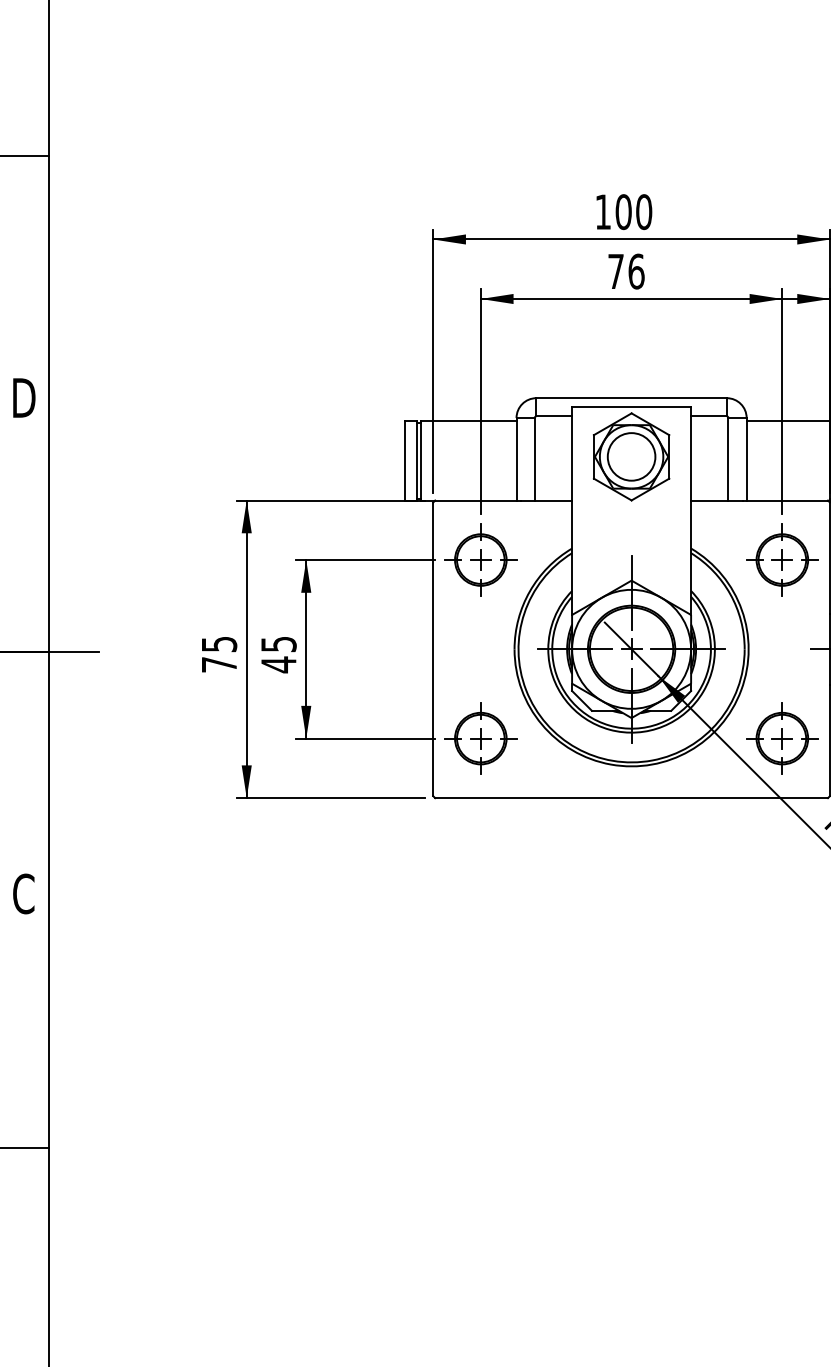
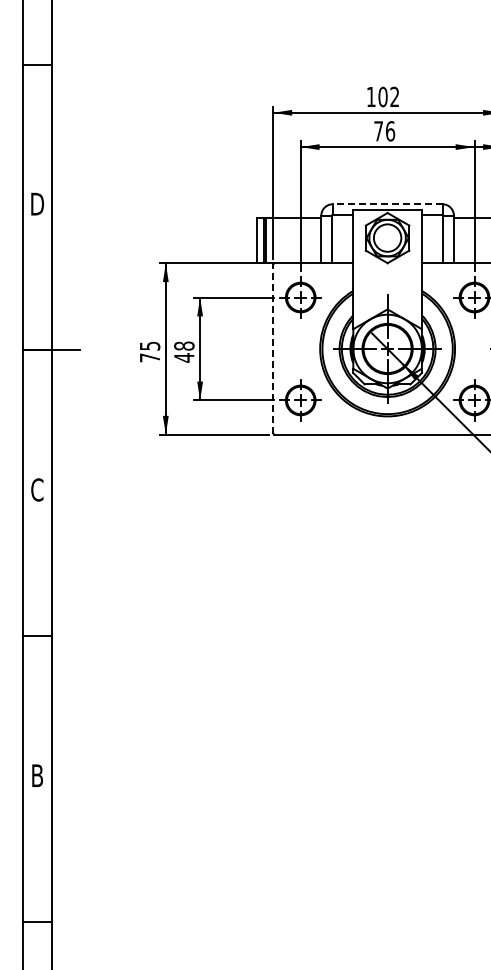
text: (643, 211) -> (394, 96), 100 -> 102
line: (631, 398) -> (387, 204), solid -> dashed
text: (279, 643) -> (184, 345), 45 -> 48
line: (433, 648) -> (273, 348), solid -> dashed

